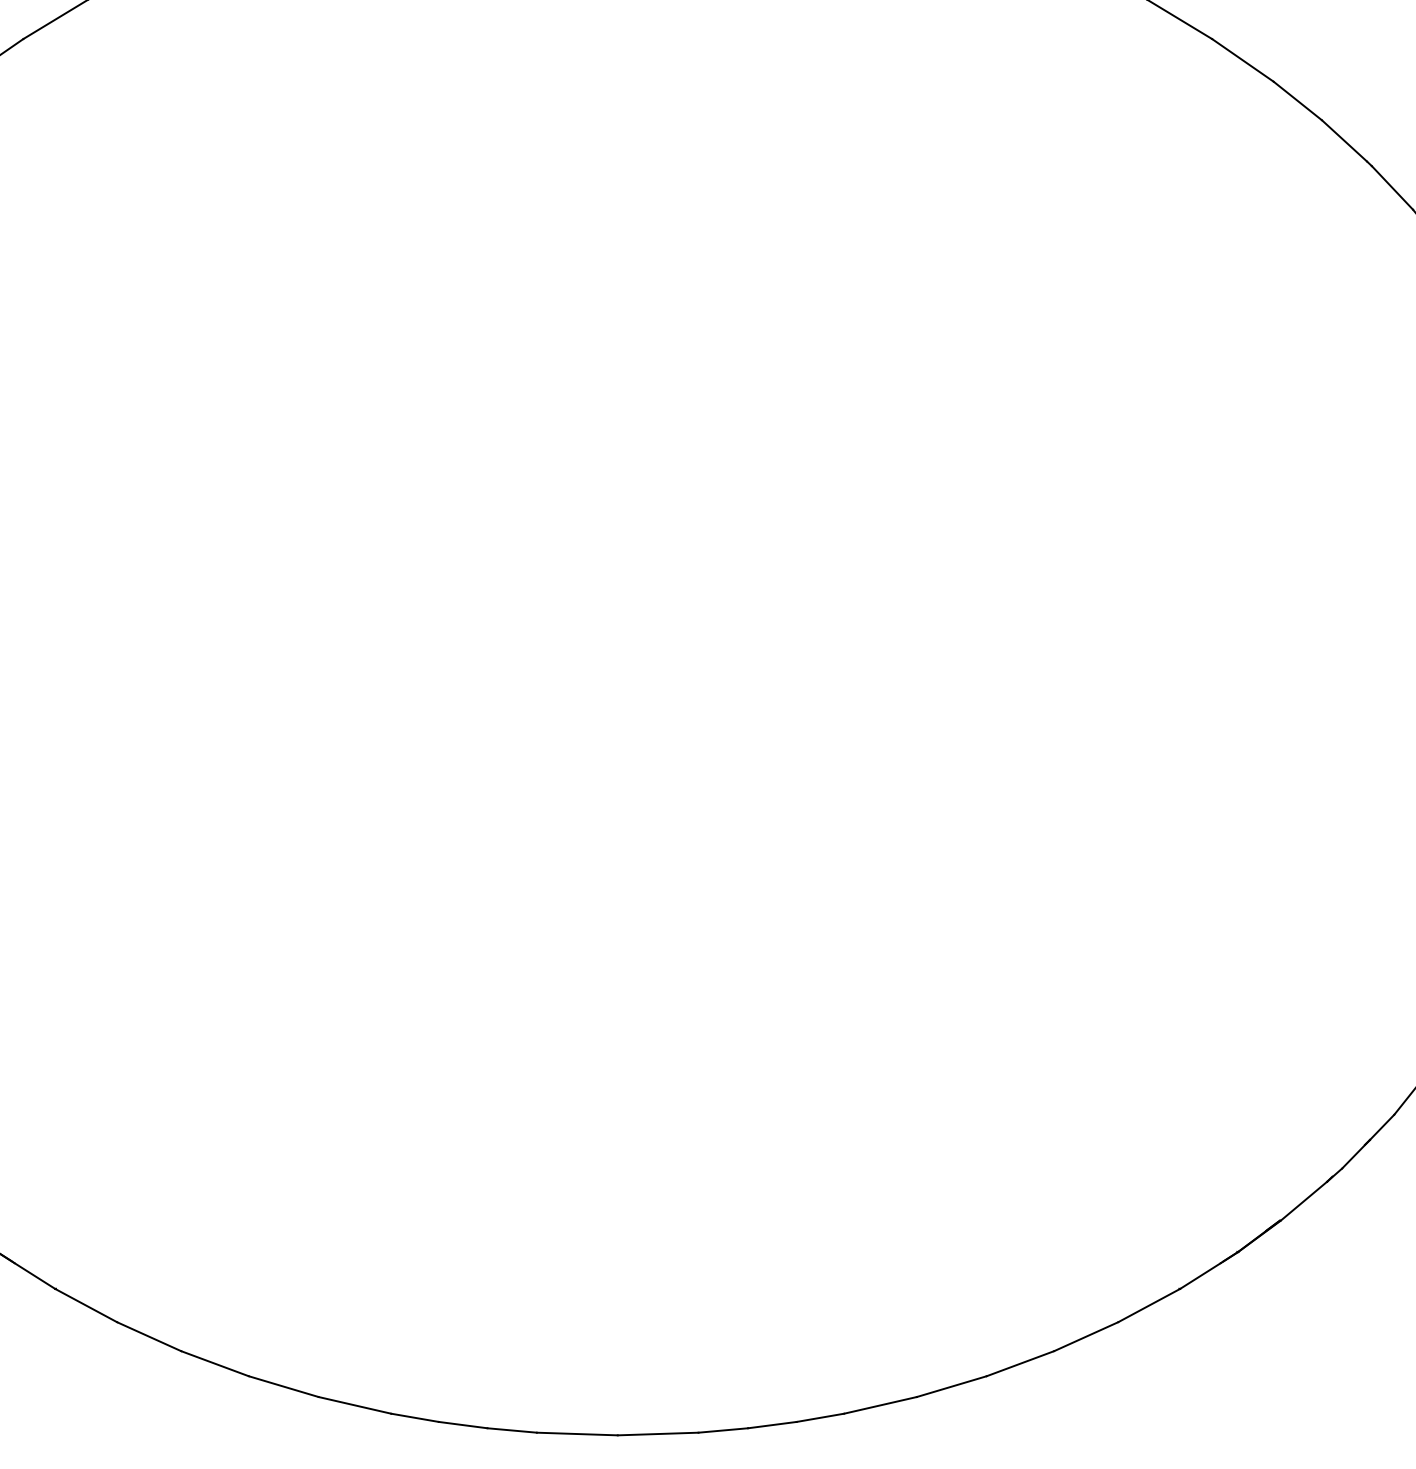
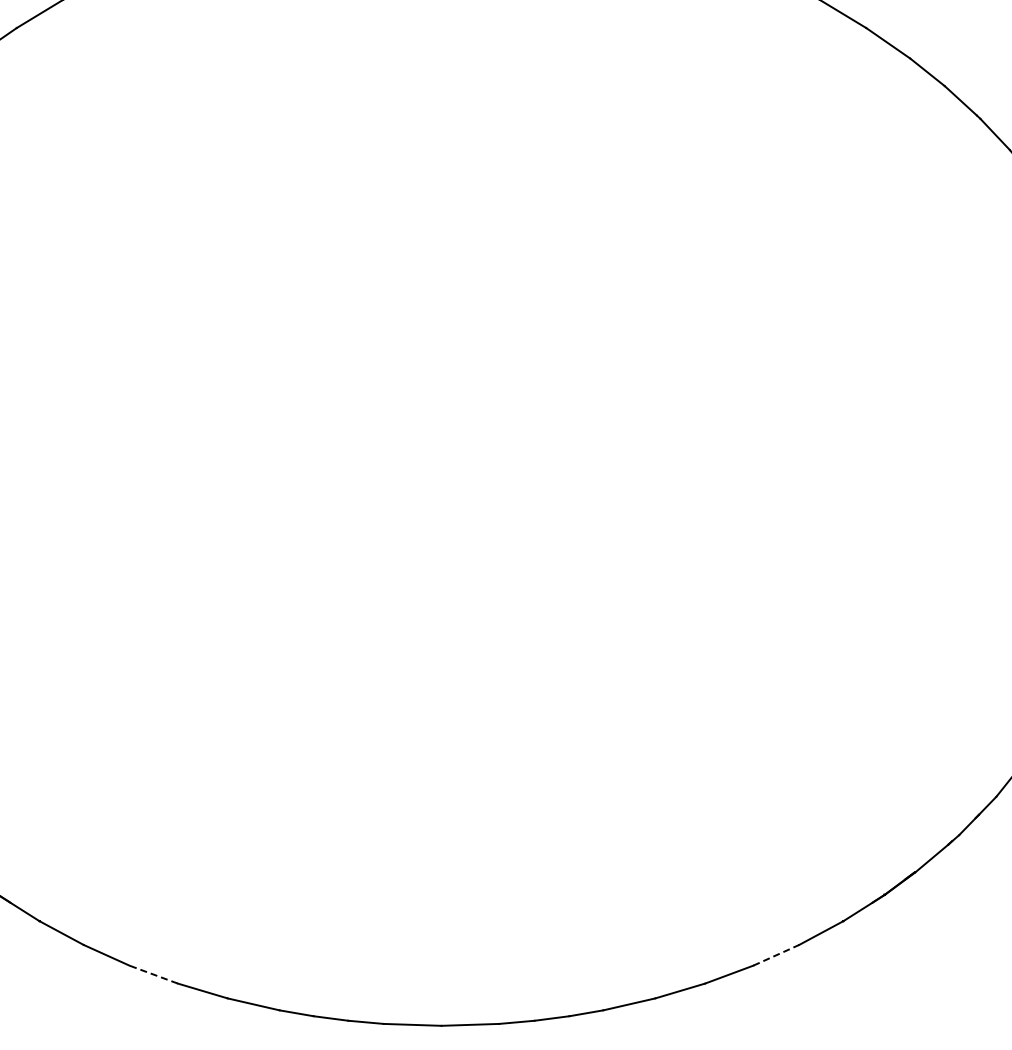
line: (1086, 1336) -> (776, 955), solid -> dashed
line: (214, 1363) -> (153, 974), solid -> dashed

